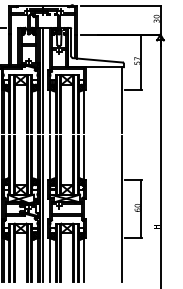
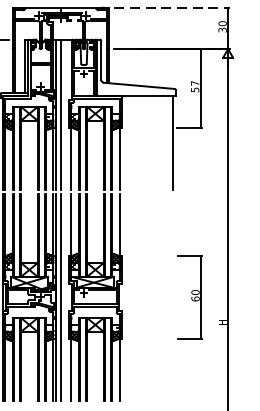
line: (121, 5) -> (172, 7), solid -> dashed
line: (121, 208) -> (172, 296), removed

